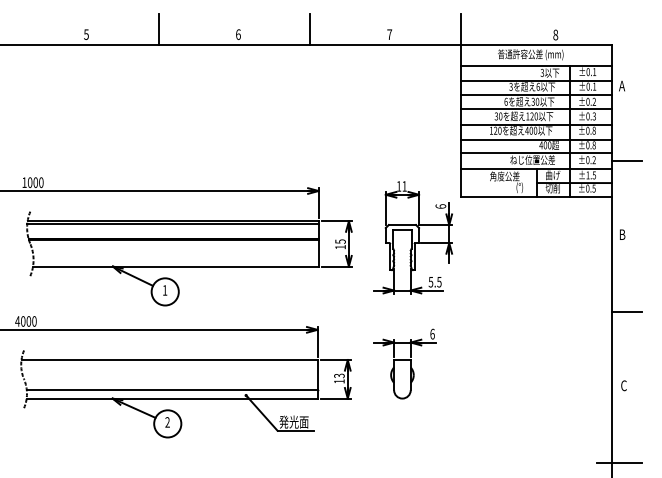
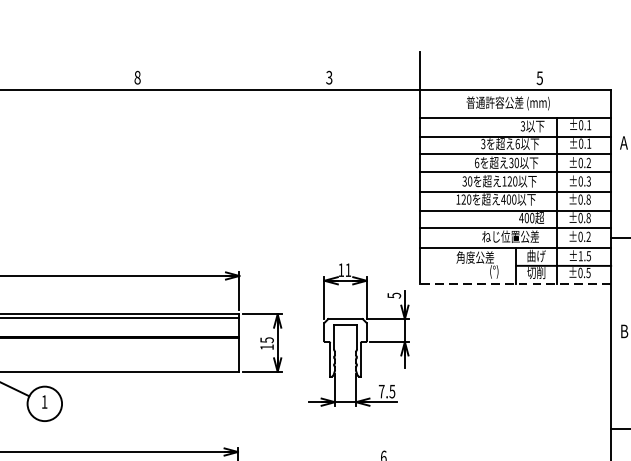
line: (158, 29) -> (36, 71), removed
line: (309, 29) -> (227, 71), removed
text: (238, 34) -> (137, 77), 6 -> 8
text: (389, 34) -> (329, 77), 7 -> 3
text: (555, 34) -> (539, 77), 8 -> 5
line: (536, 197) -> (515, 284), solid -> dashed
text: (440, 206) -> (393, 295), 6 -> 5
text: (430, 282) -> (381, 391), 5.5 -> 7.5

